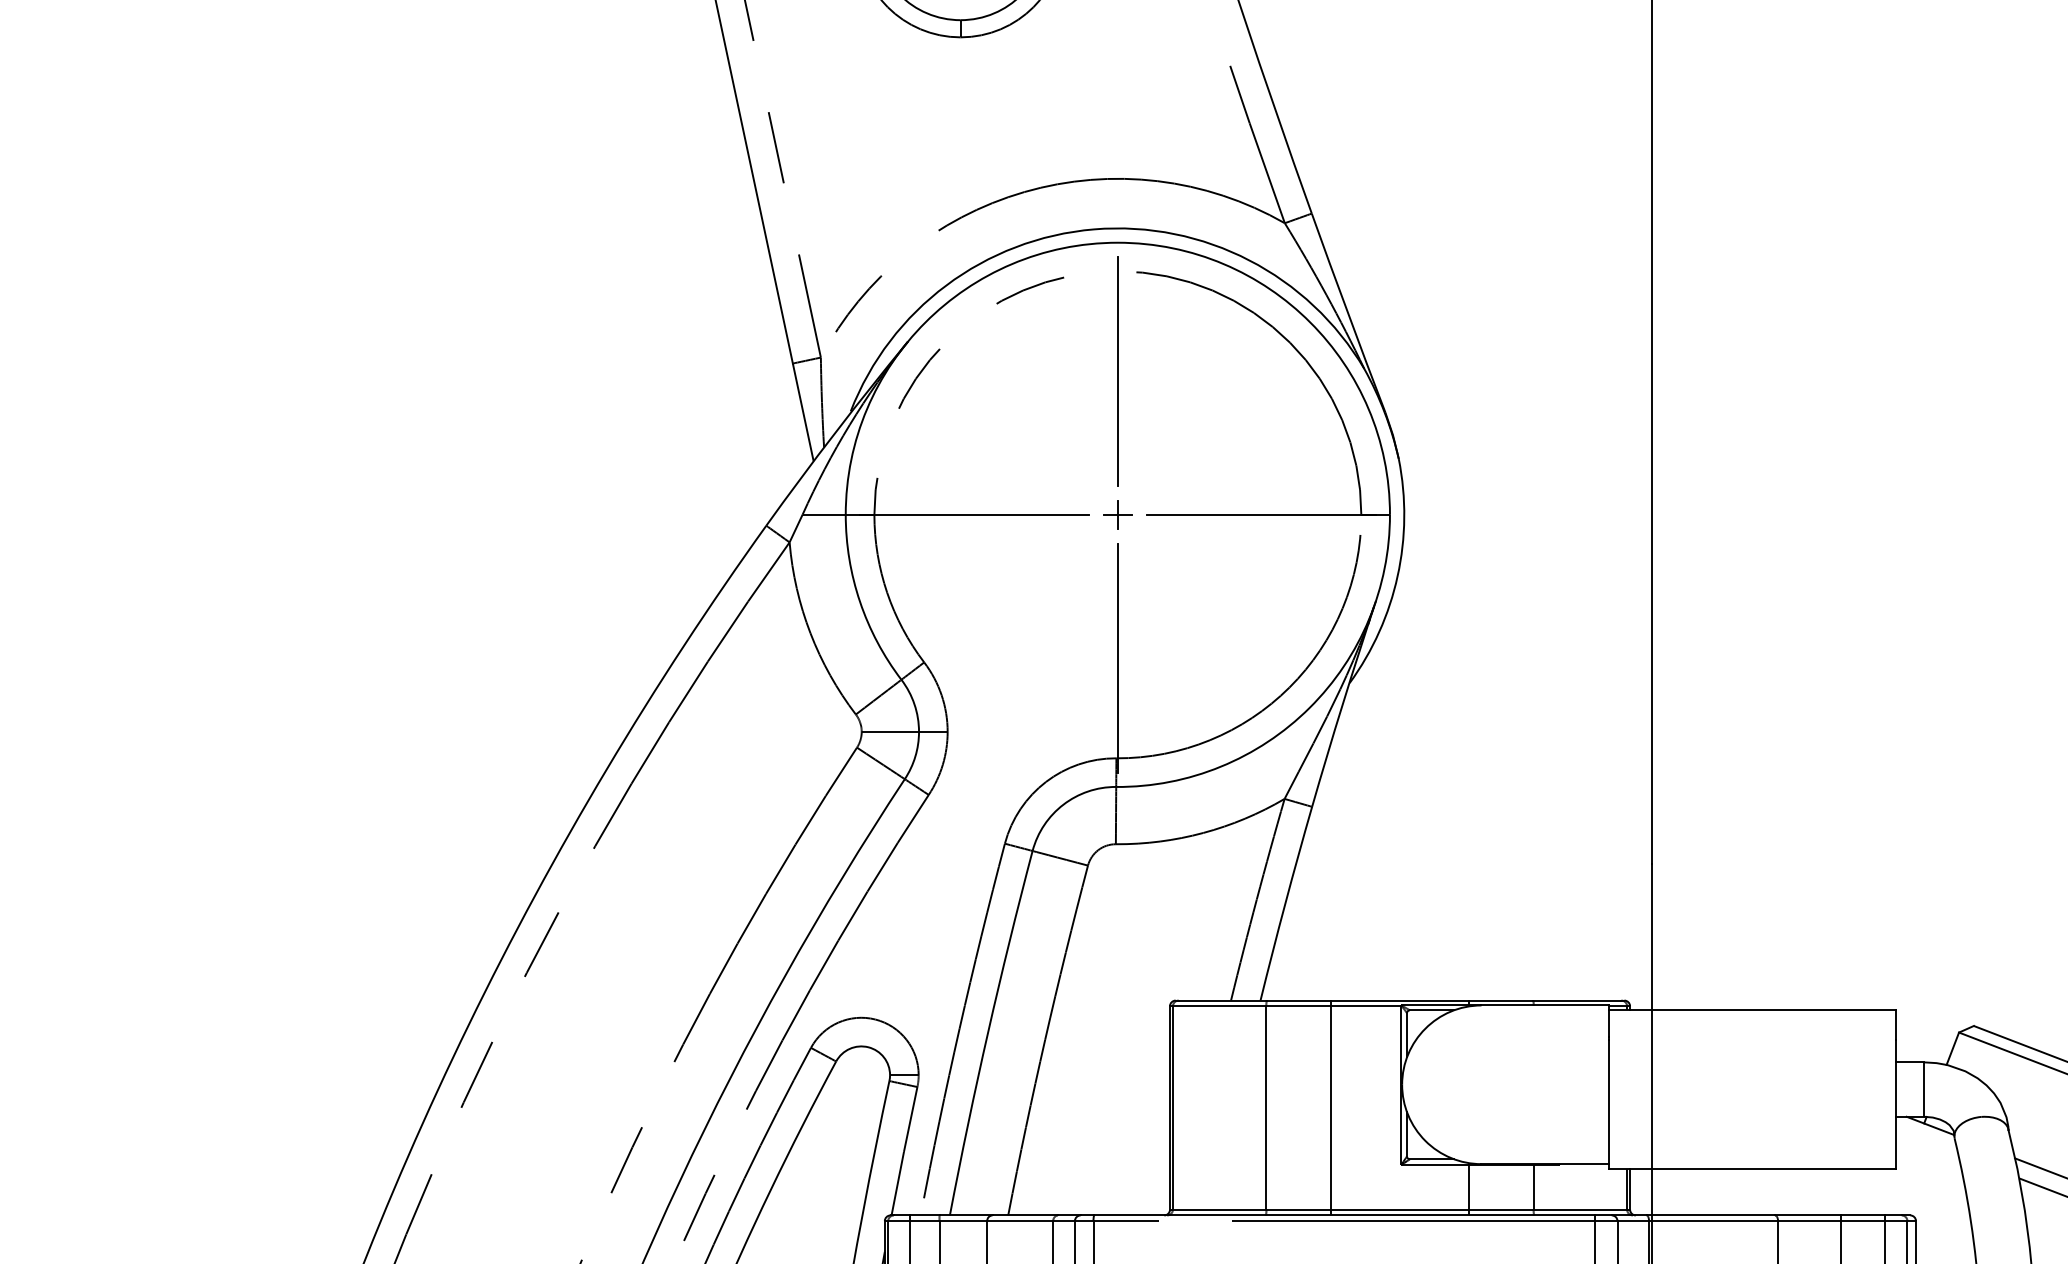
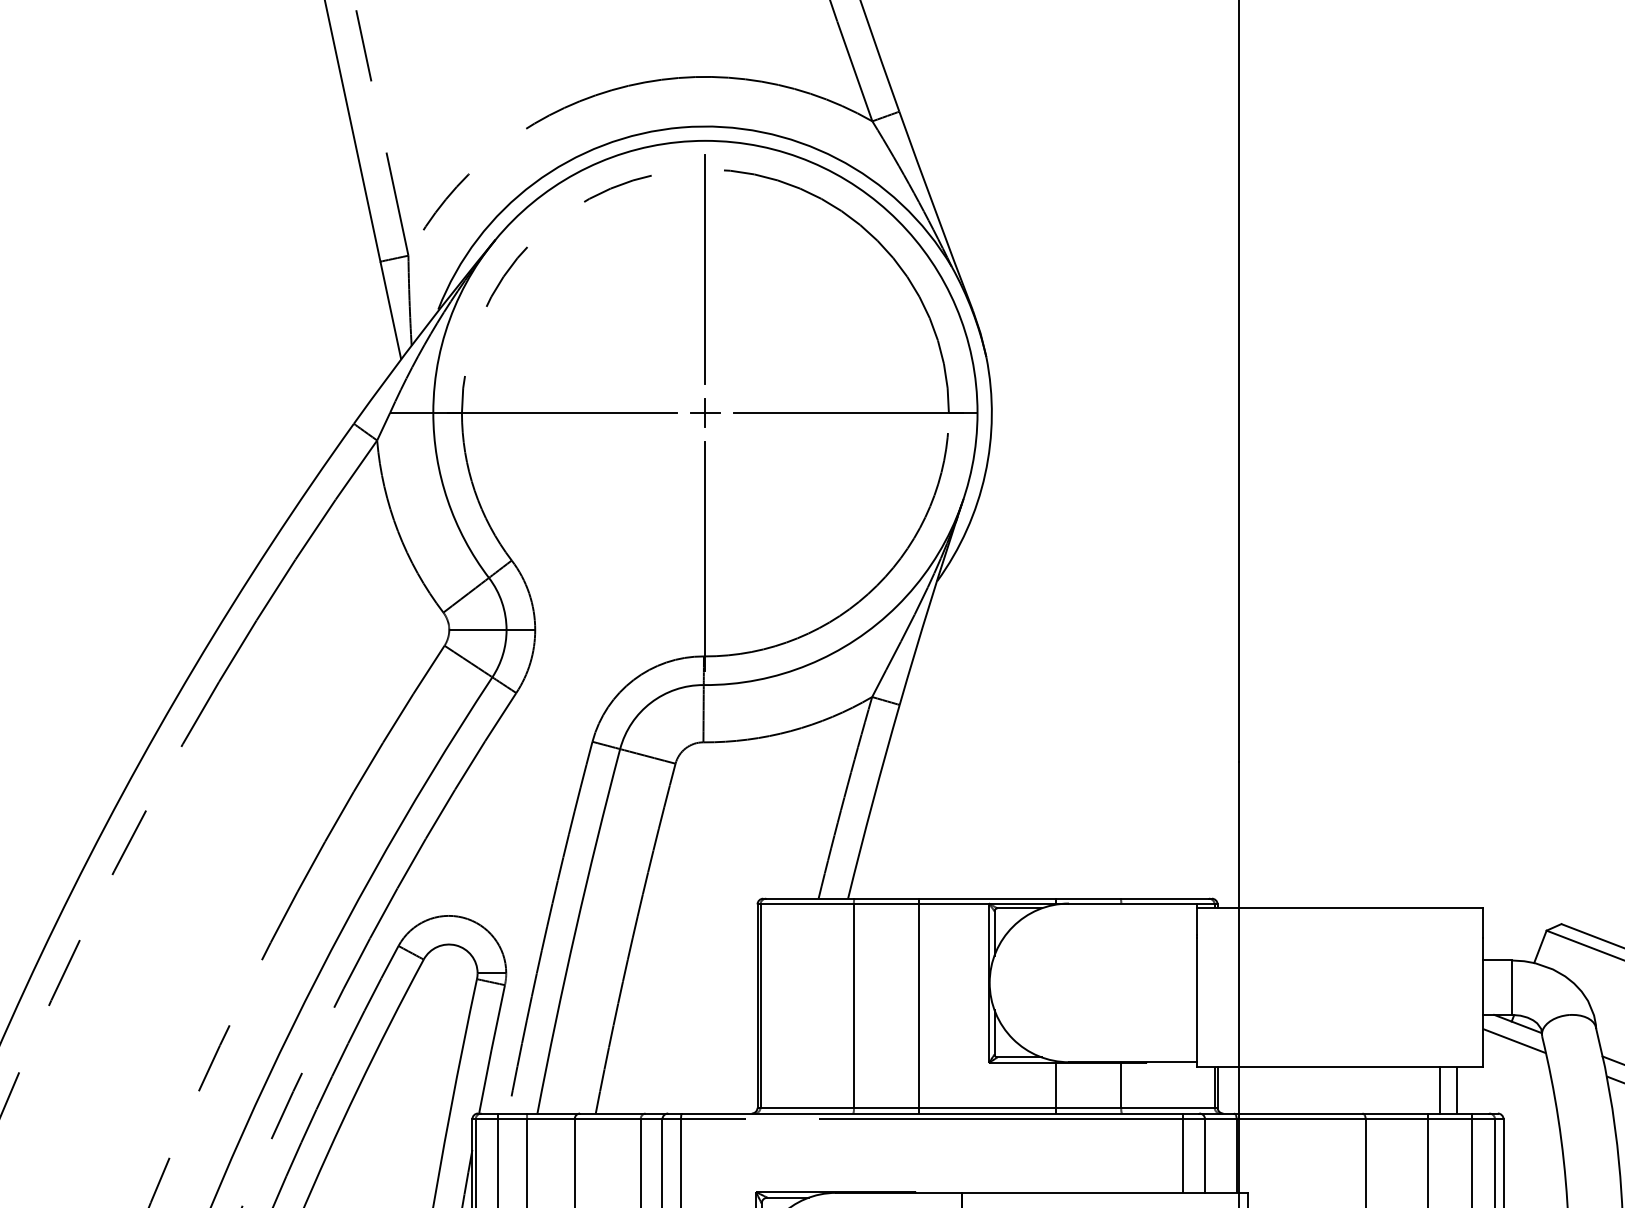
line: (1926, 1142) -> (1514, 1040), added
line: (1852, 1191) -> (1440, 1089), added
line: (1869, 1191) -> (1457, 1089), added

